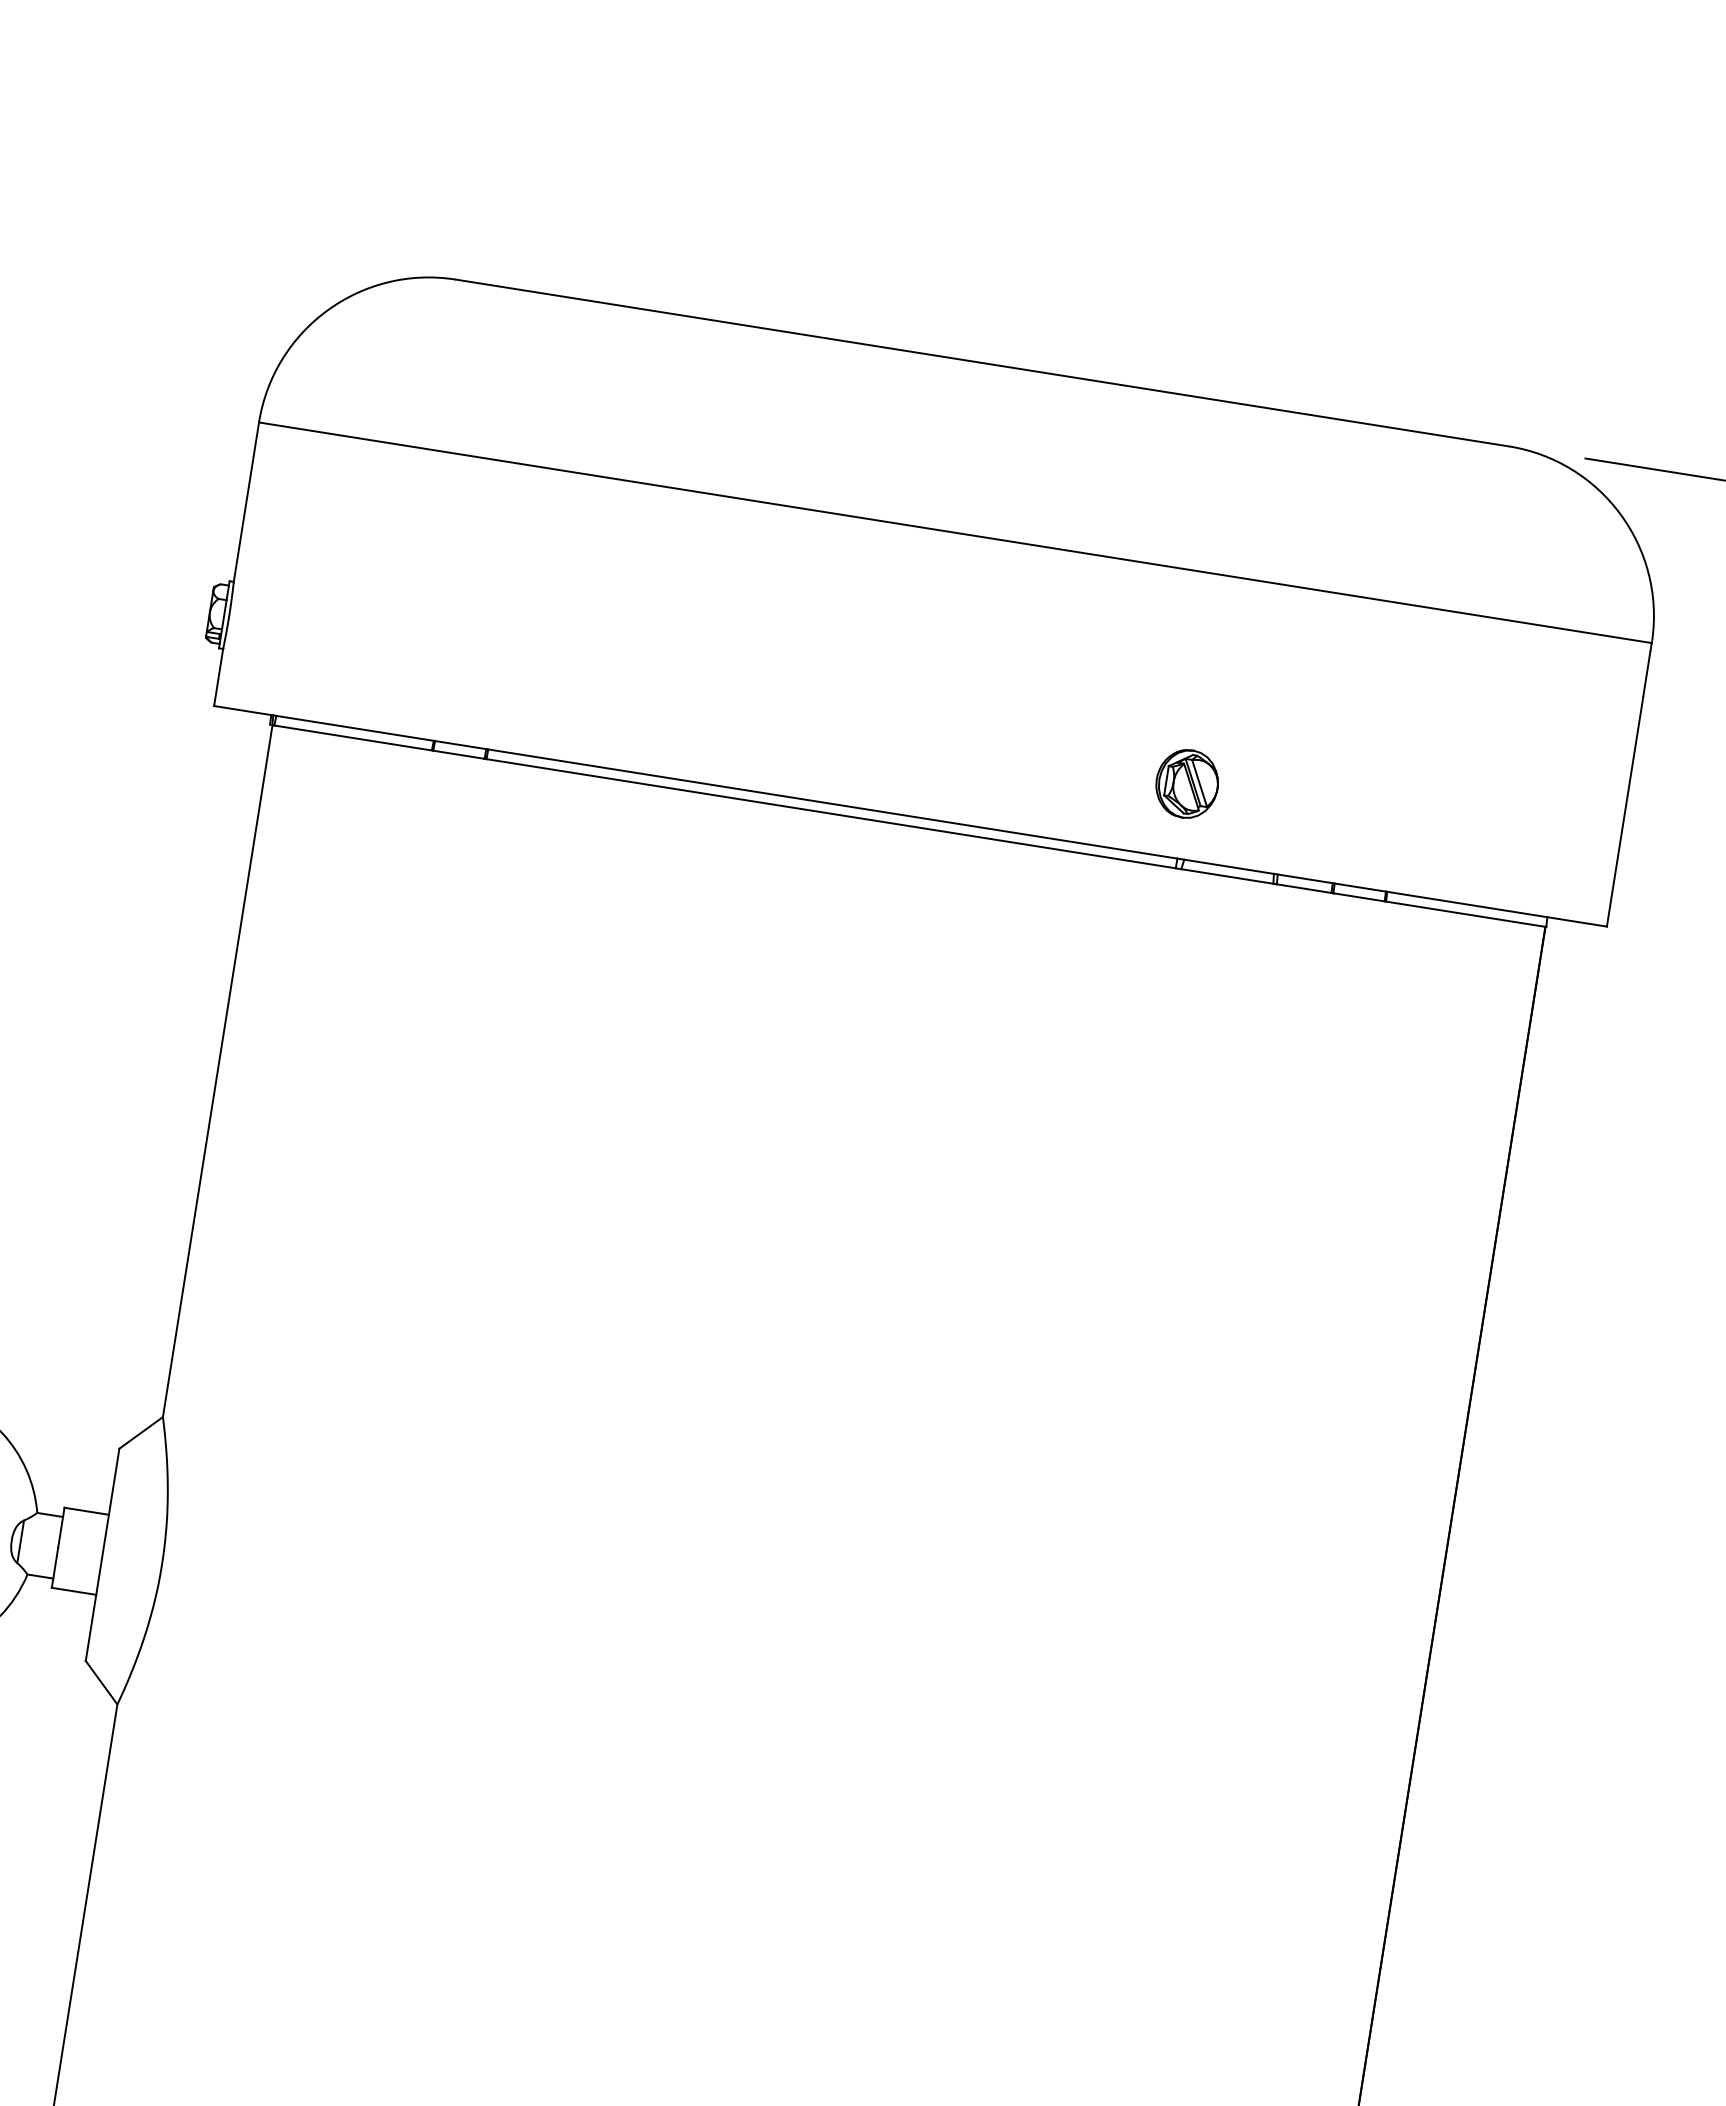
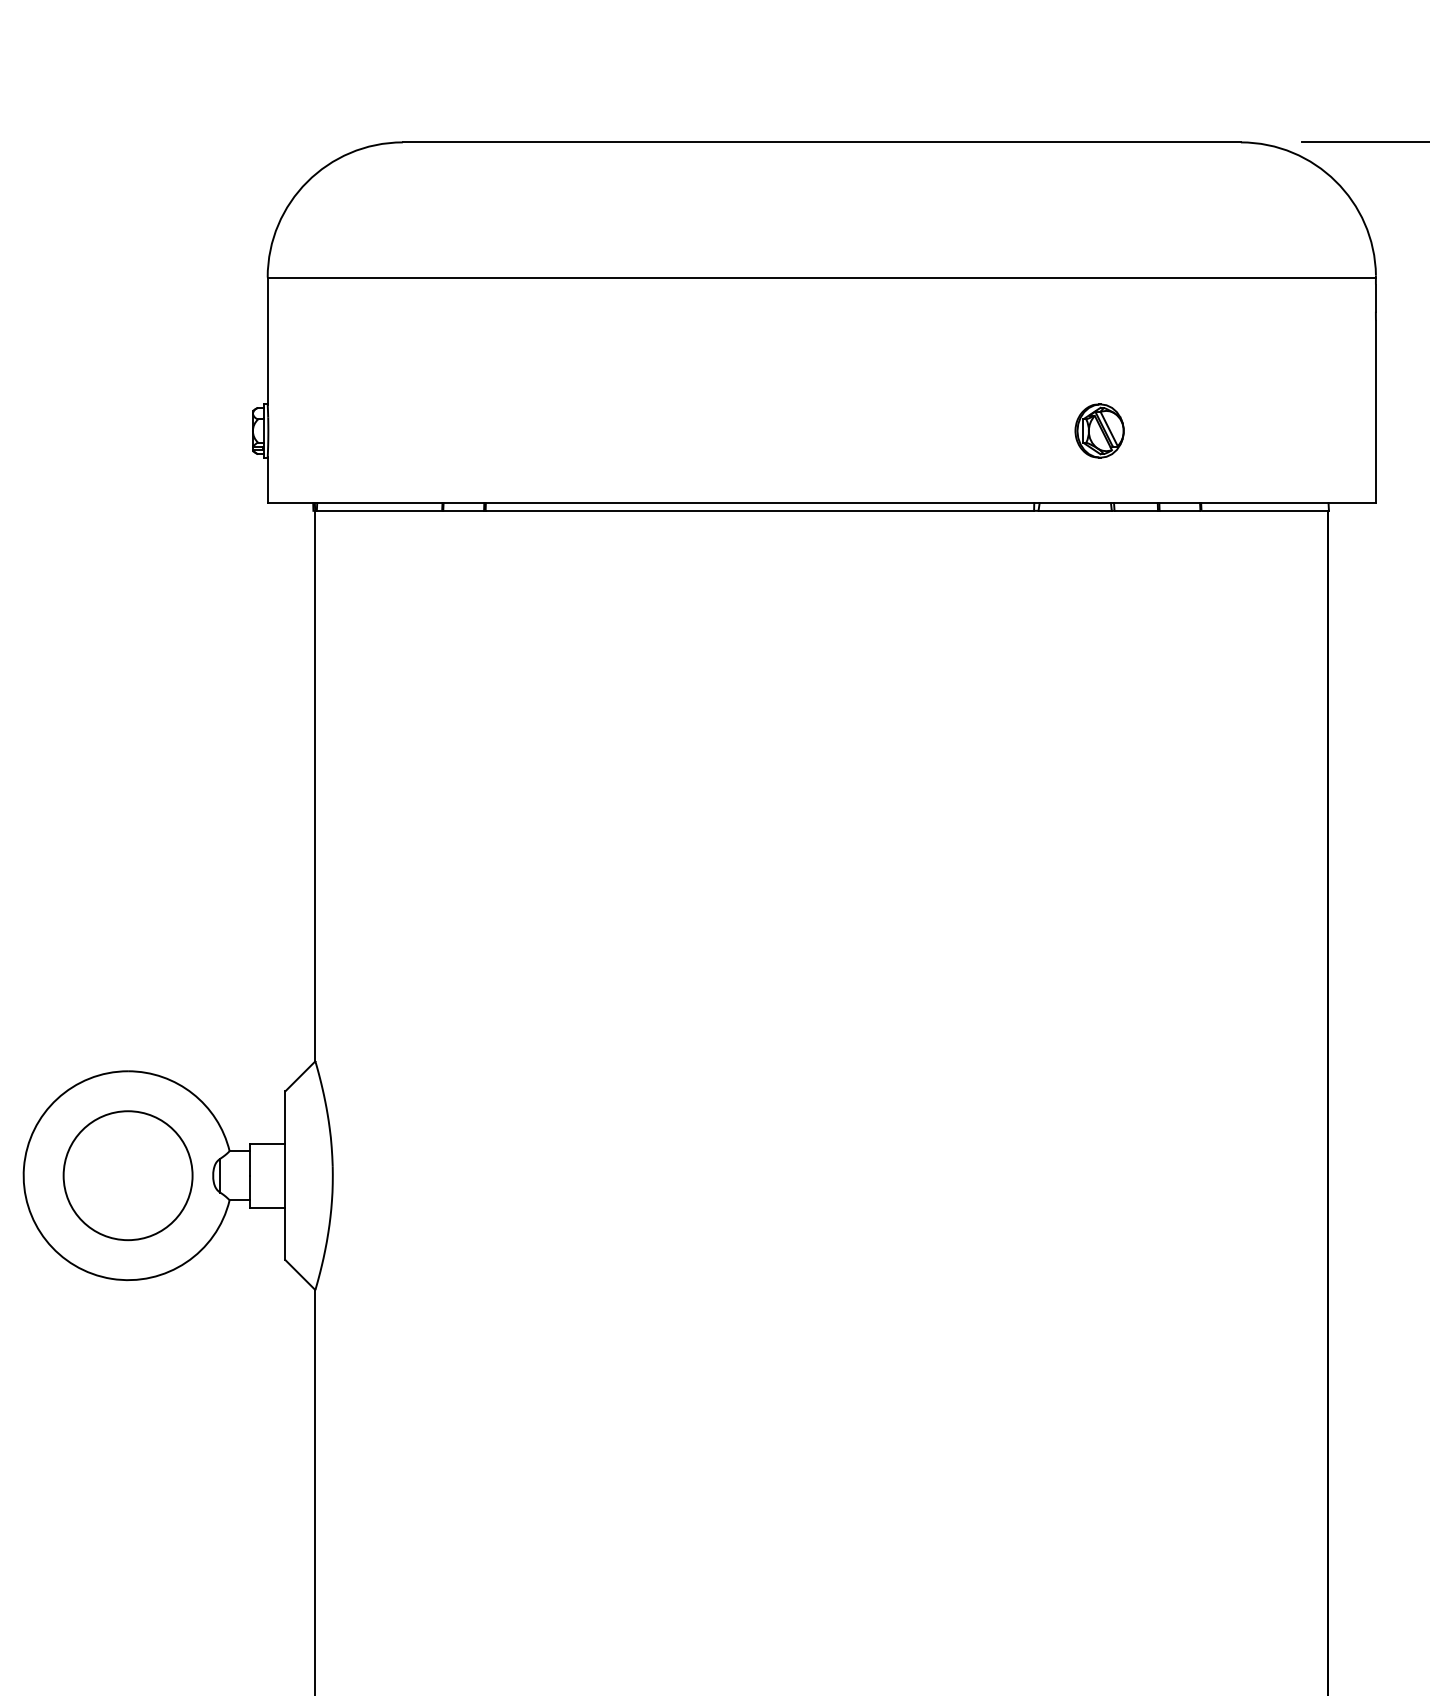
part: (1187, 783) -> (1099, 430), moved

